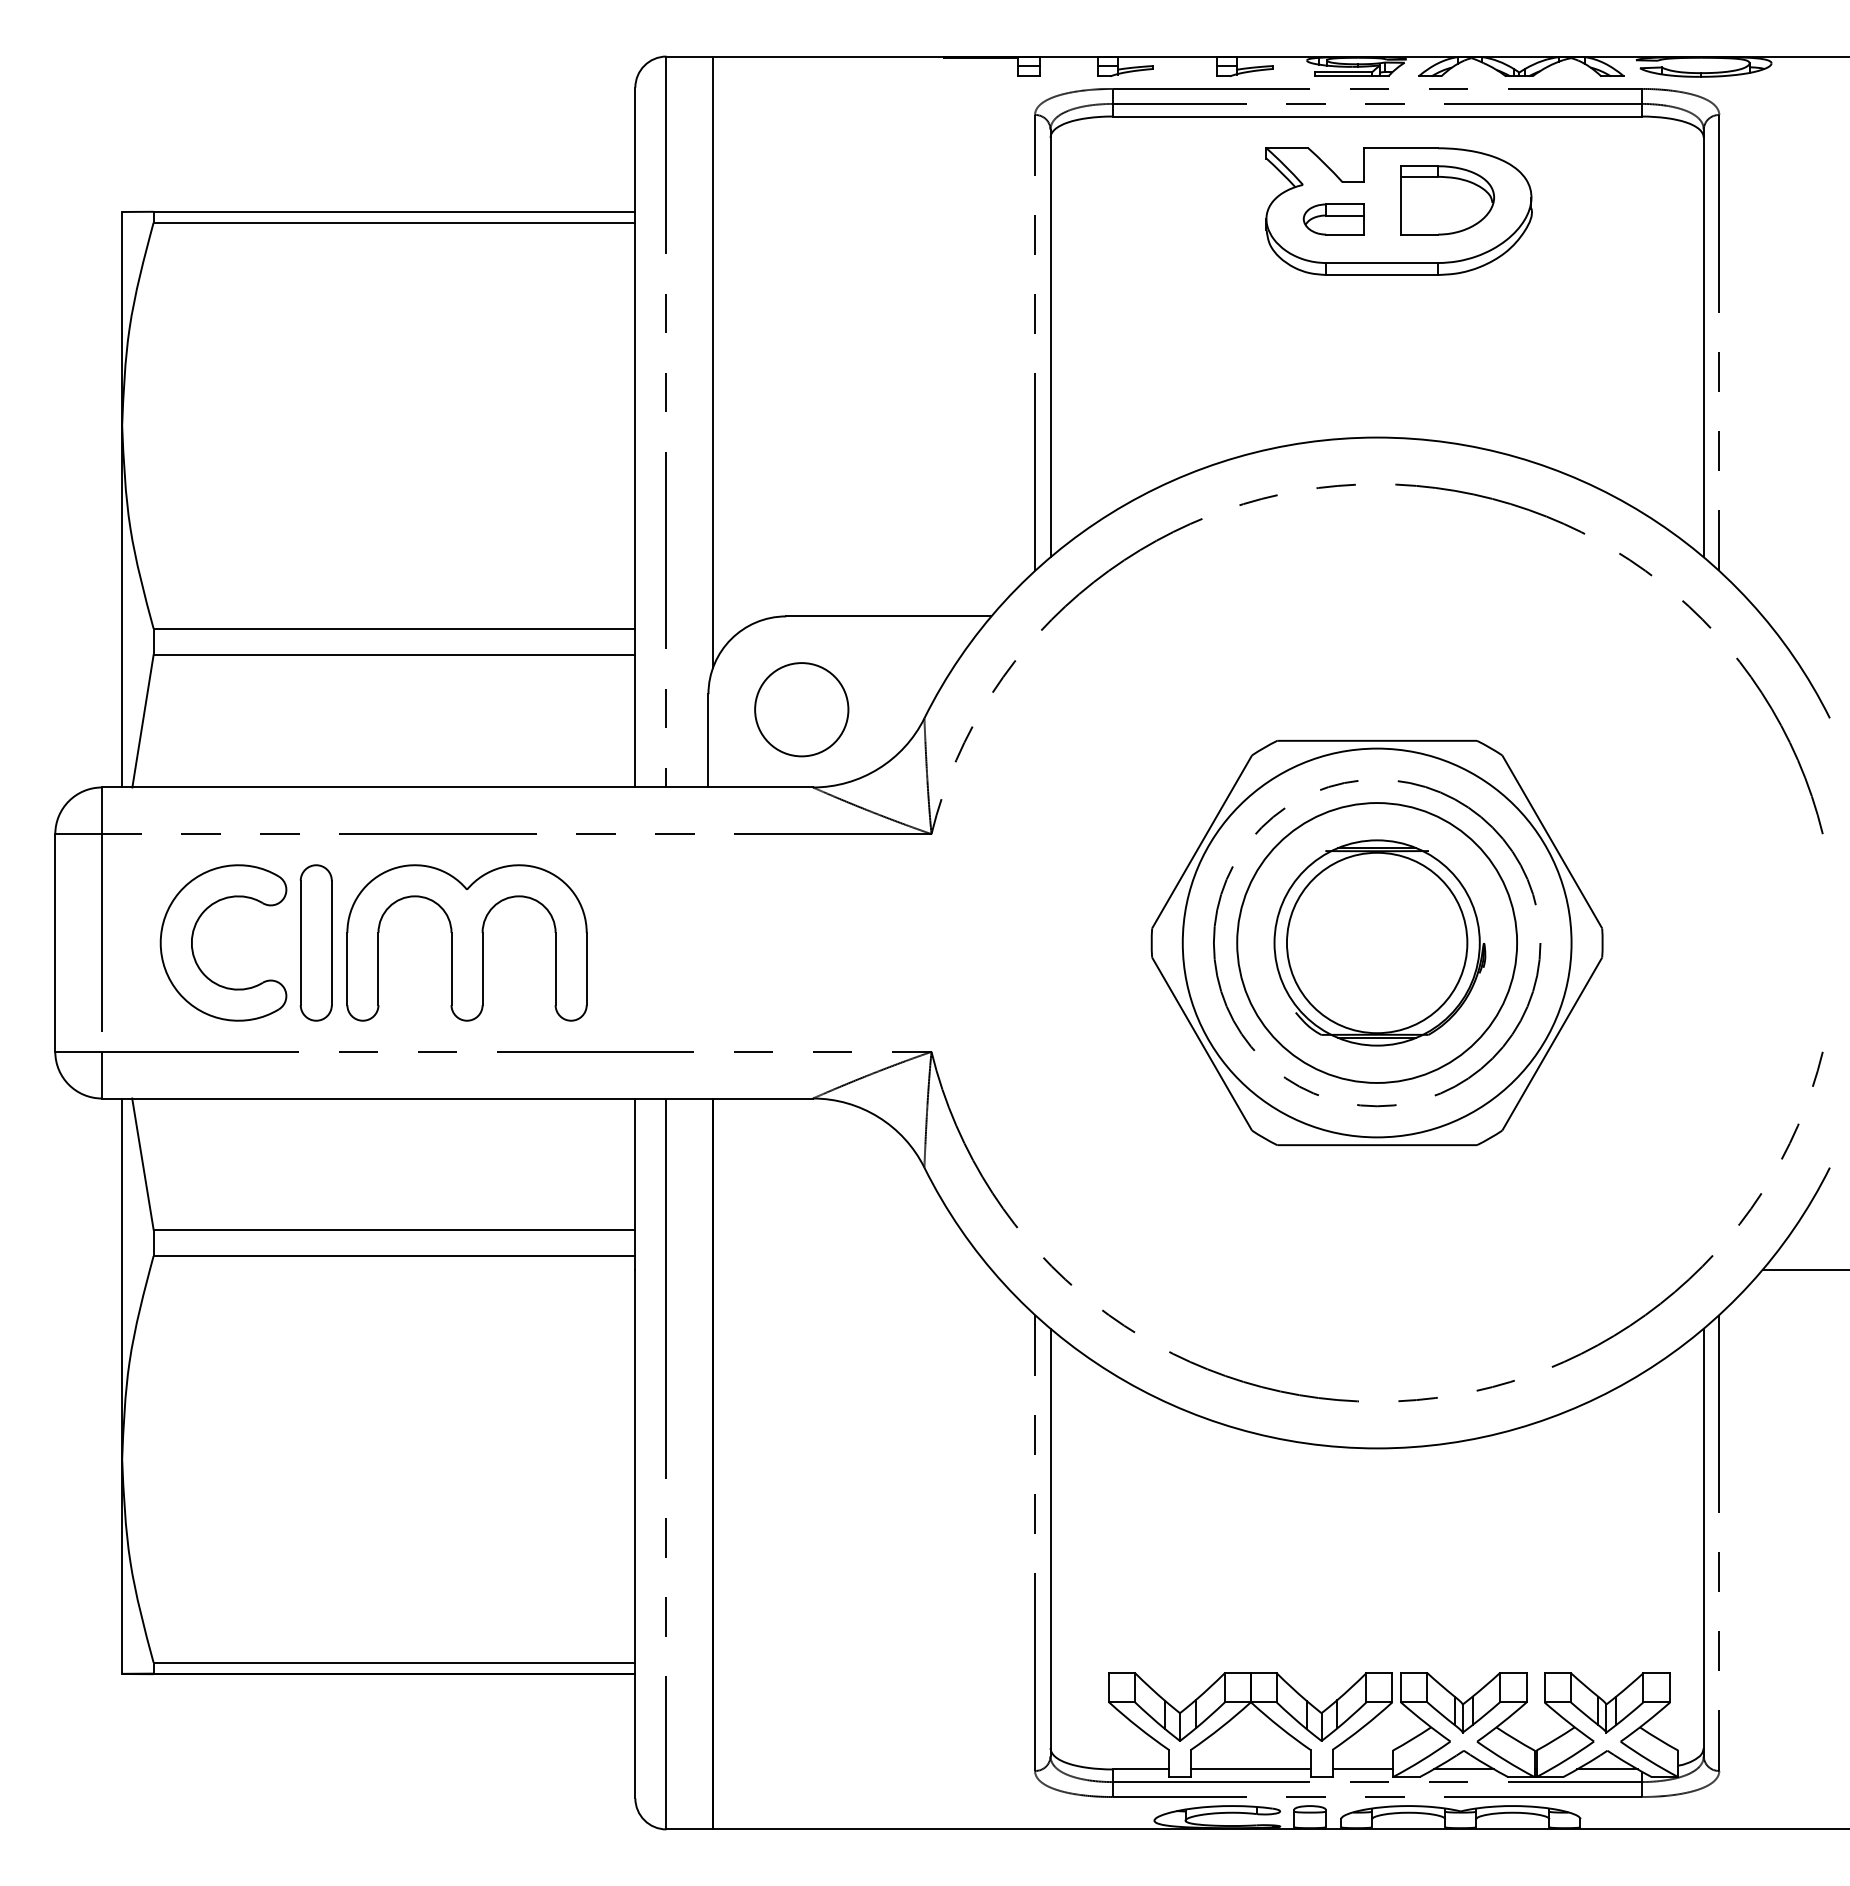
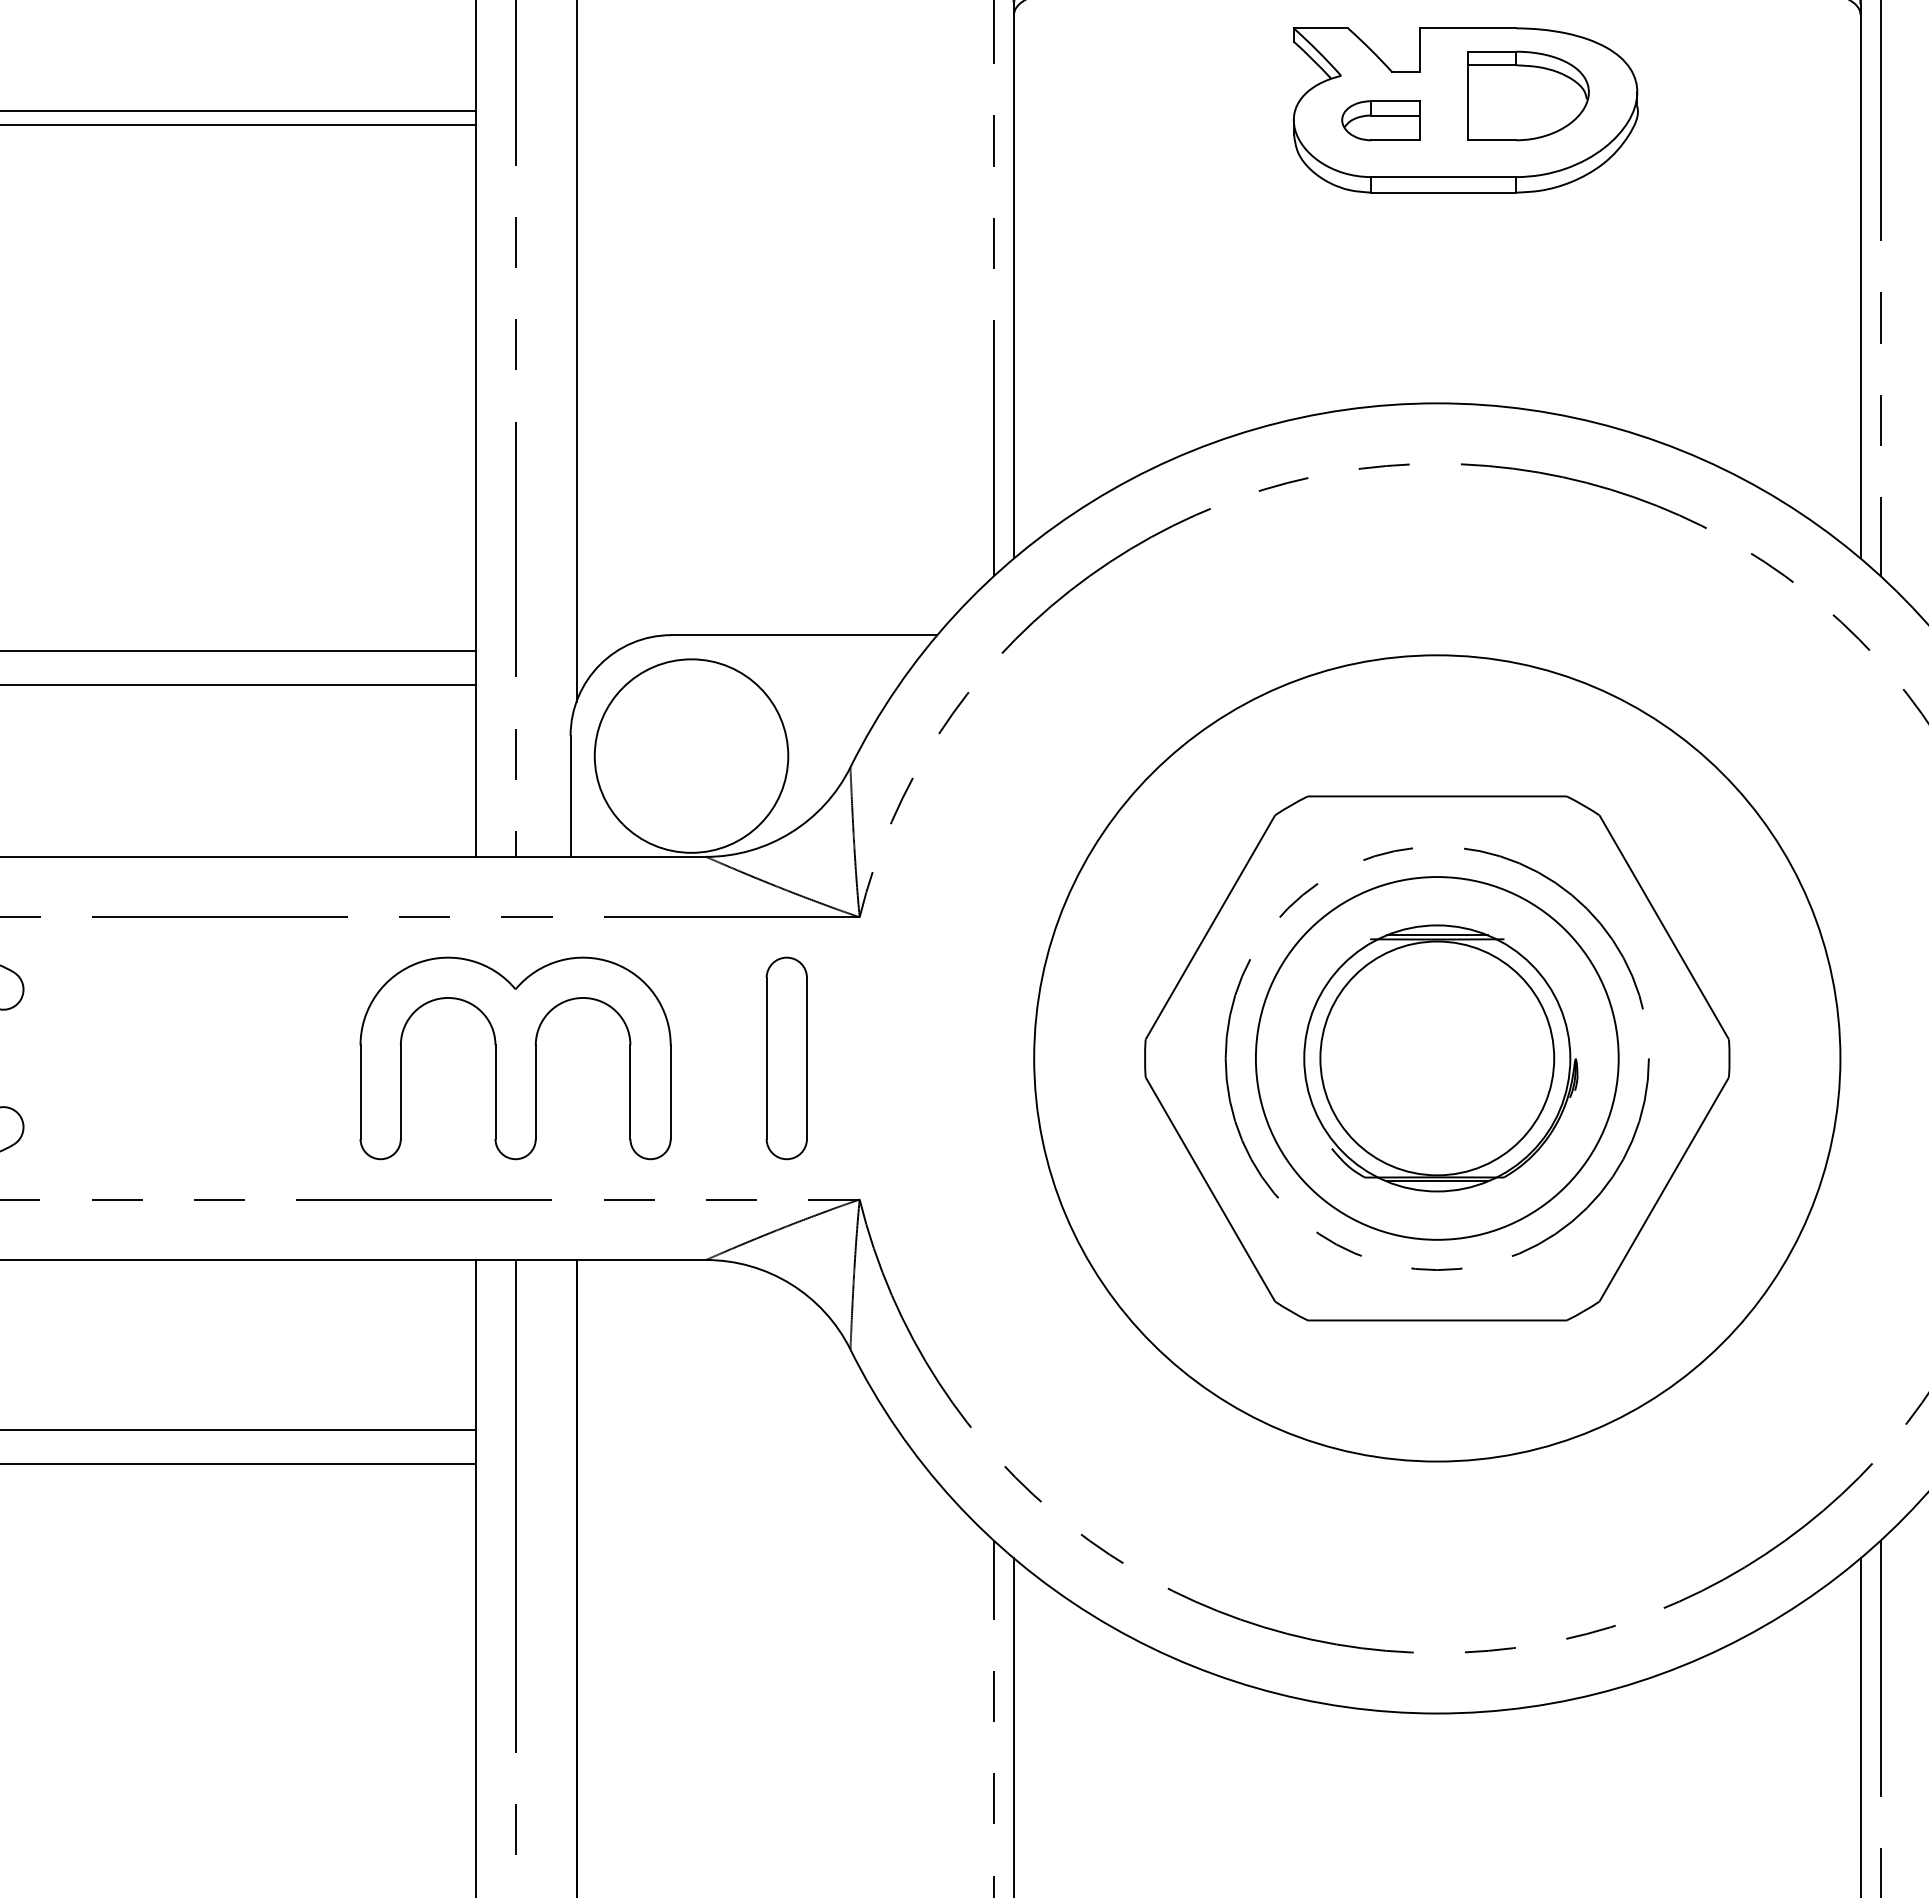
circle: (801, 709) -> (691, 755), size x1.6
part: (315, 942) -> (785, 1057), moved
part: (466, 942) -> (514, 1057), moved
circle: (1376, 942) -> (1436, 1057), size x1.6

